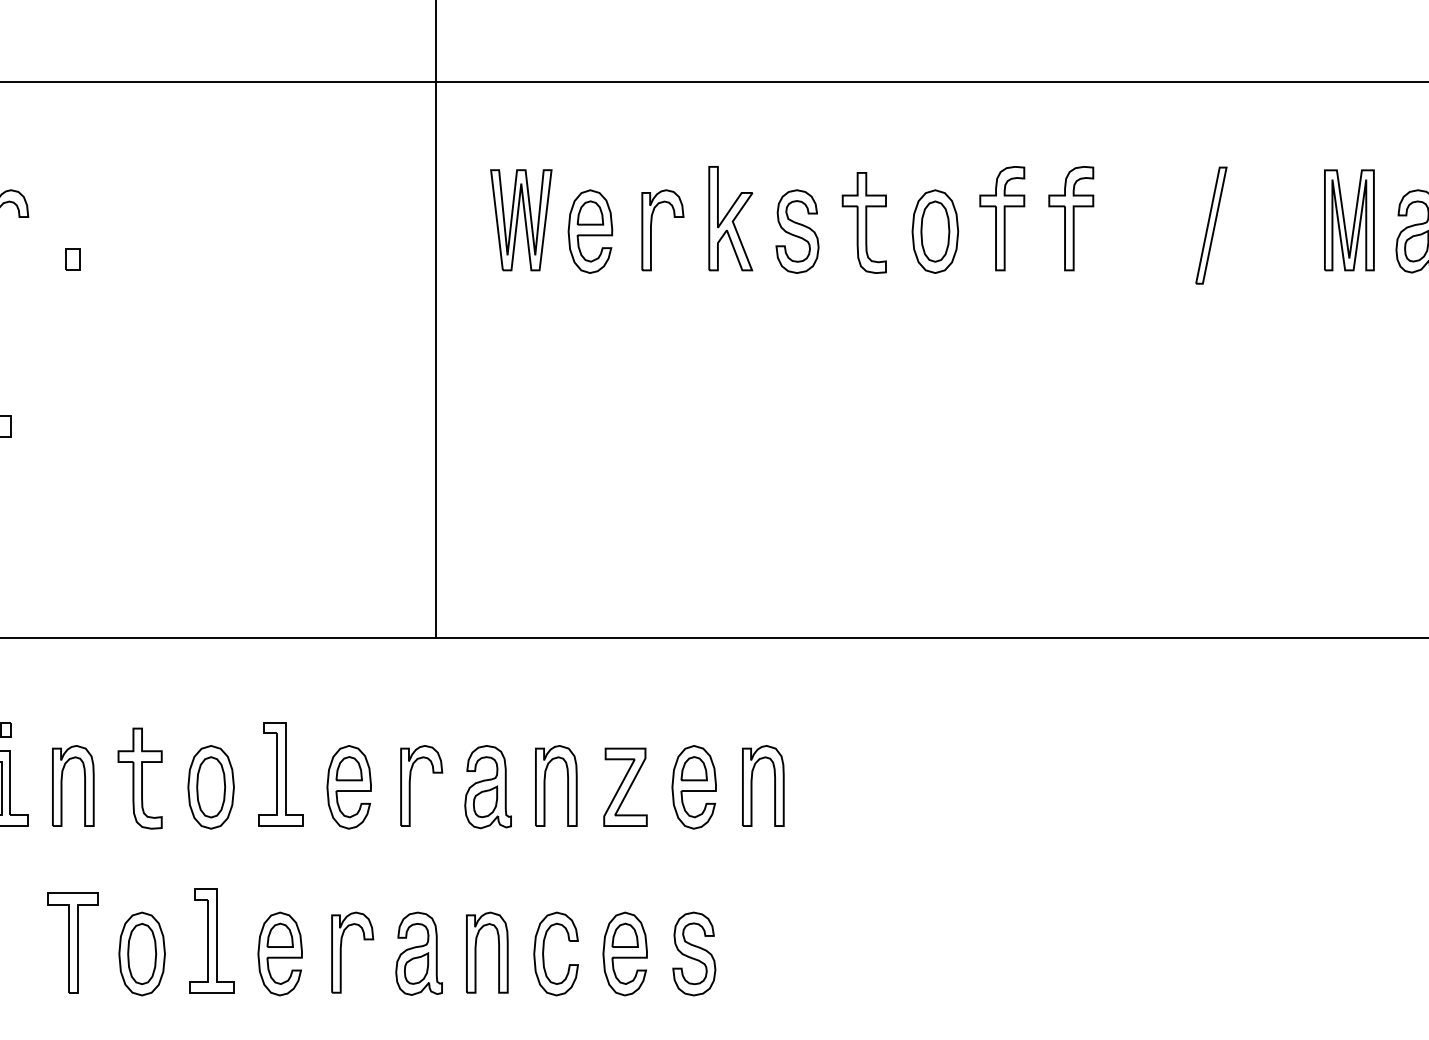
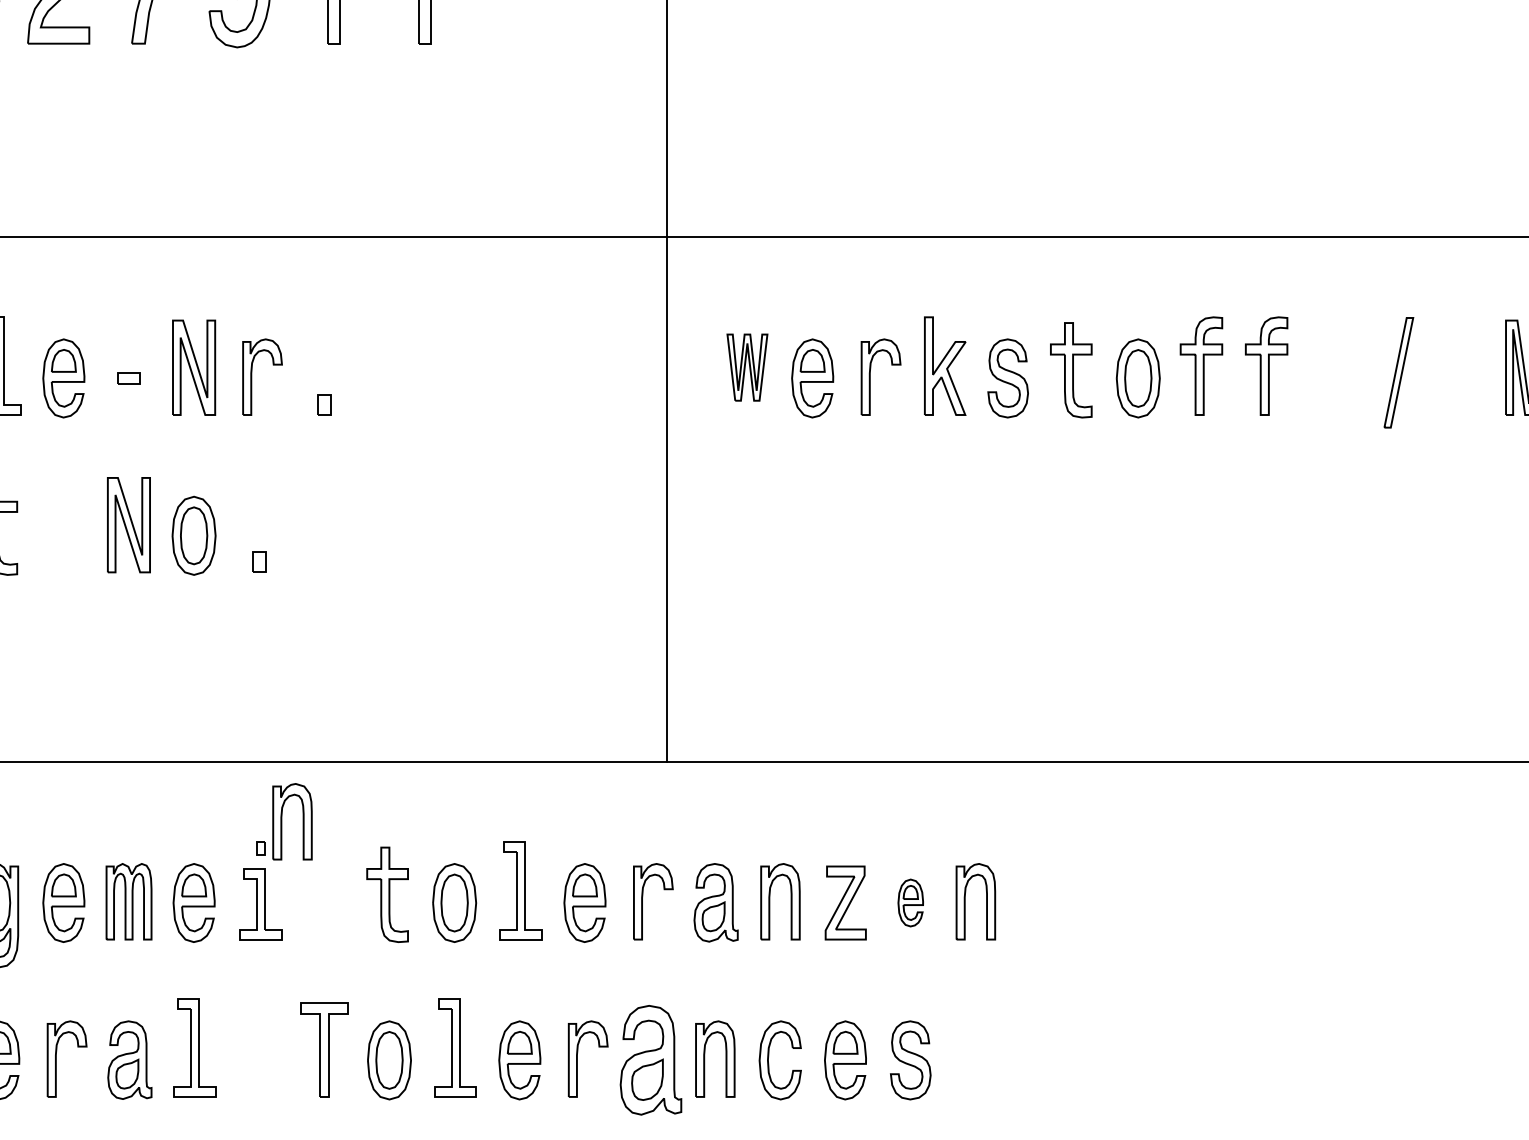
part: (521, 220) -> (747, 367), size x0.7
part: (62, 785) -> (282, 821), moved
part: (694, 786) -> (910, 902), size x0.6
part: (418, 953) -> (650, 1059), size x1.4

